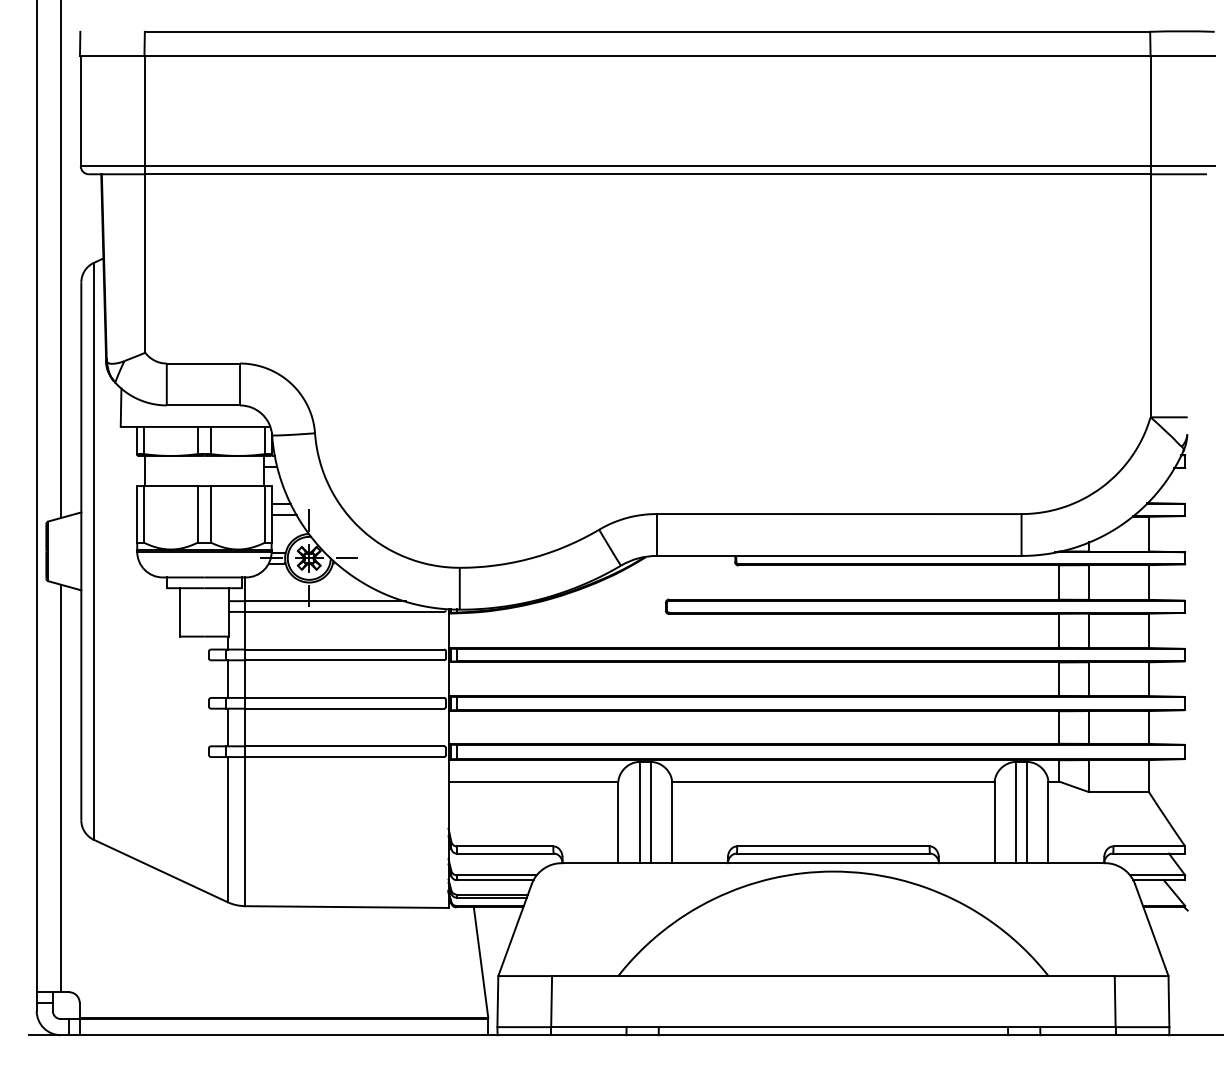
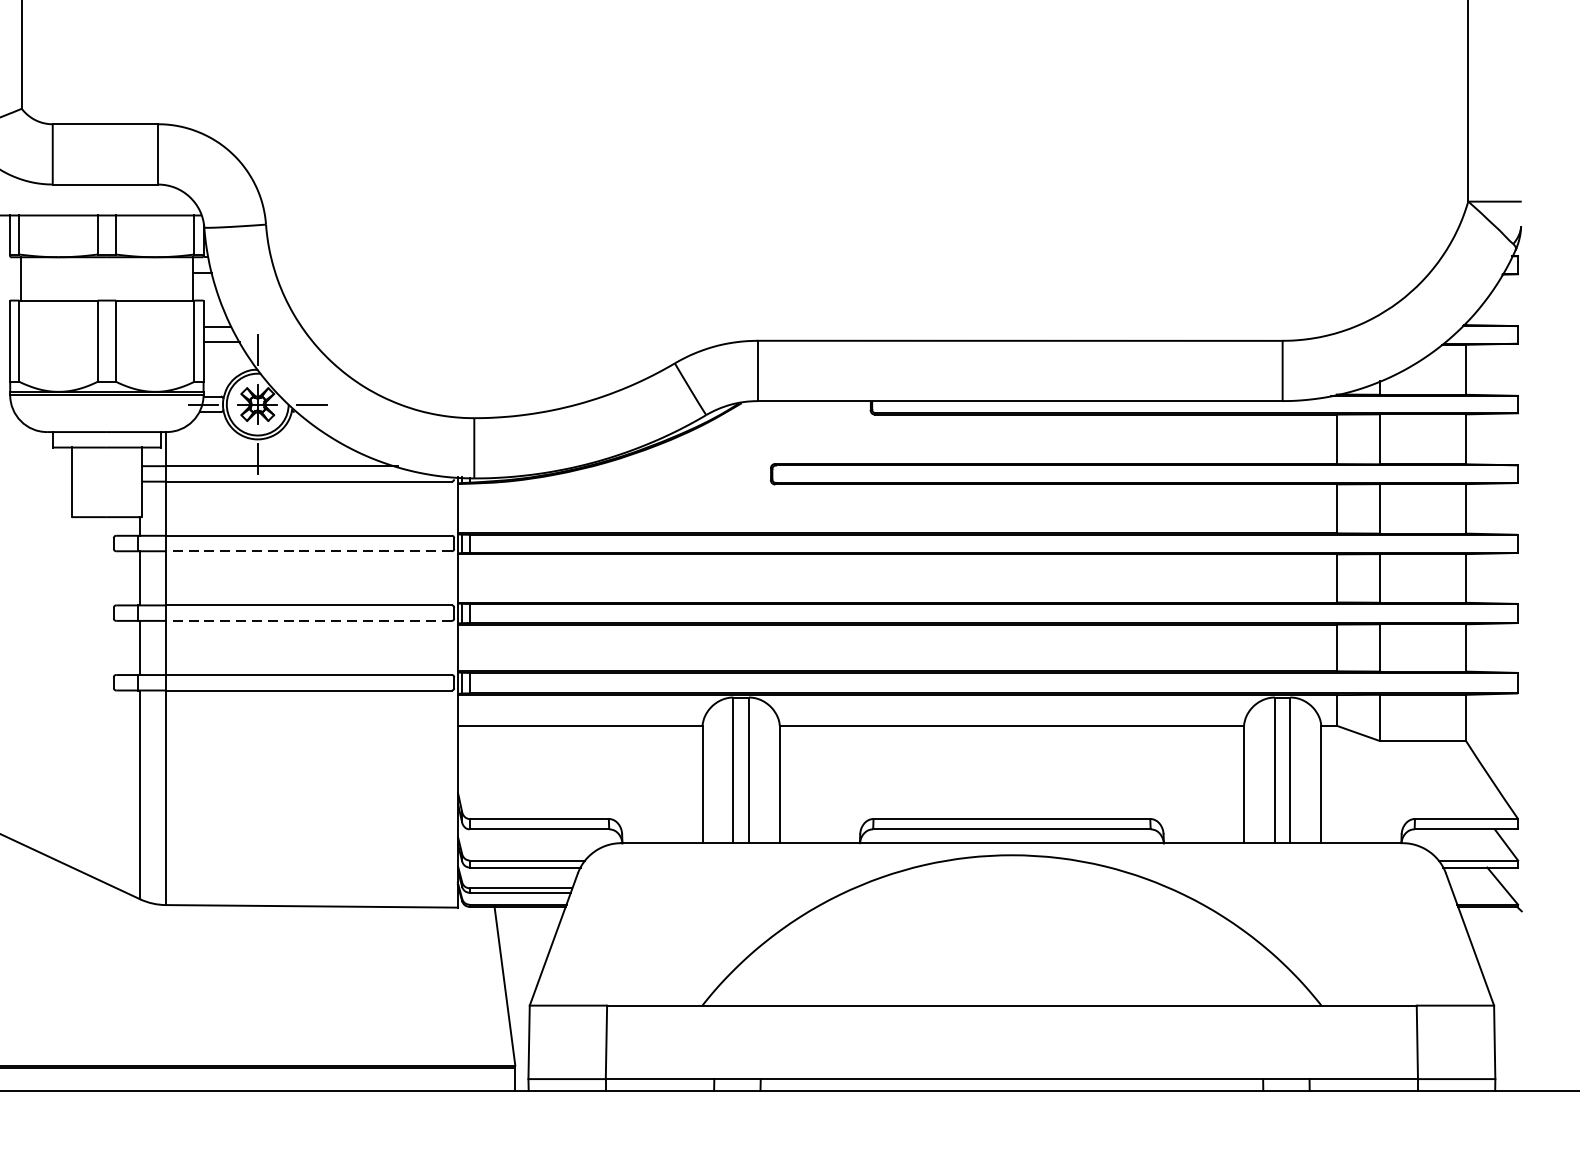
line: (344, 660) -> (308, 551), solid -> dashed
line: (344, 708) -> (308, 620), solid -> dashed

